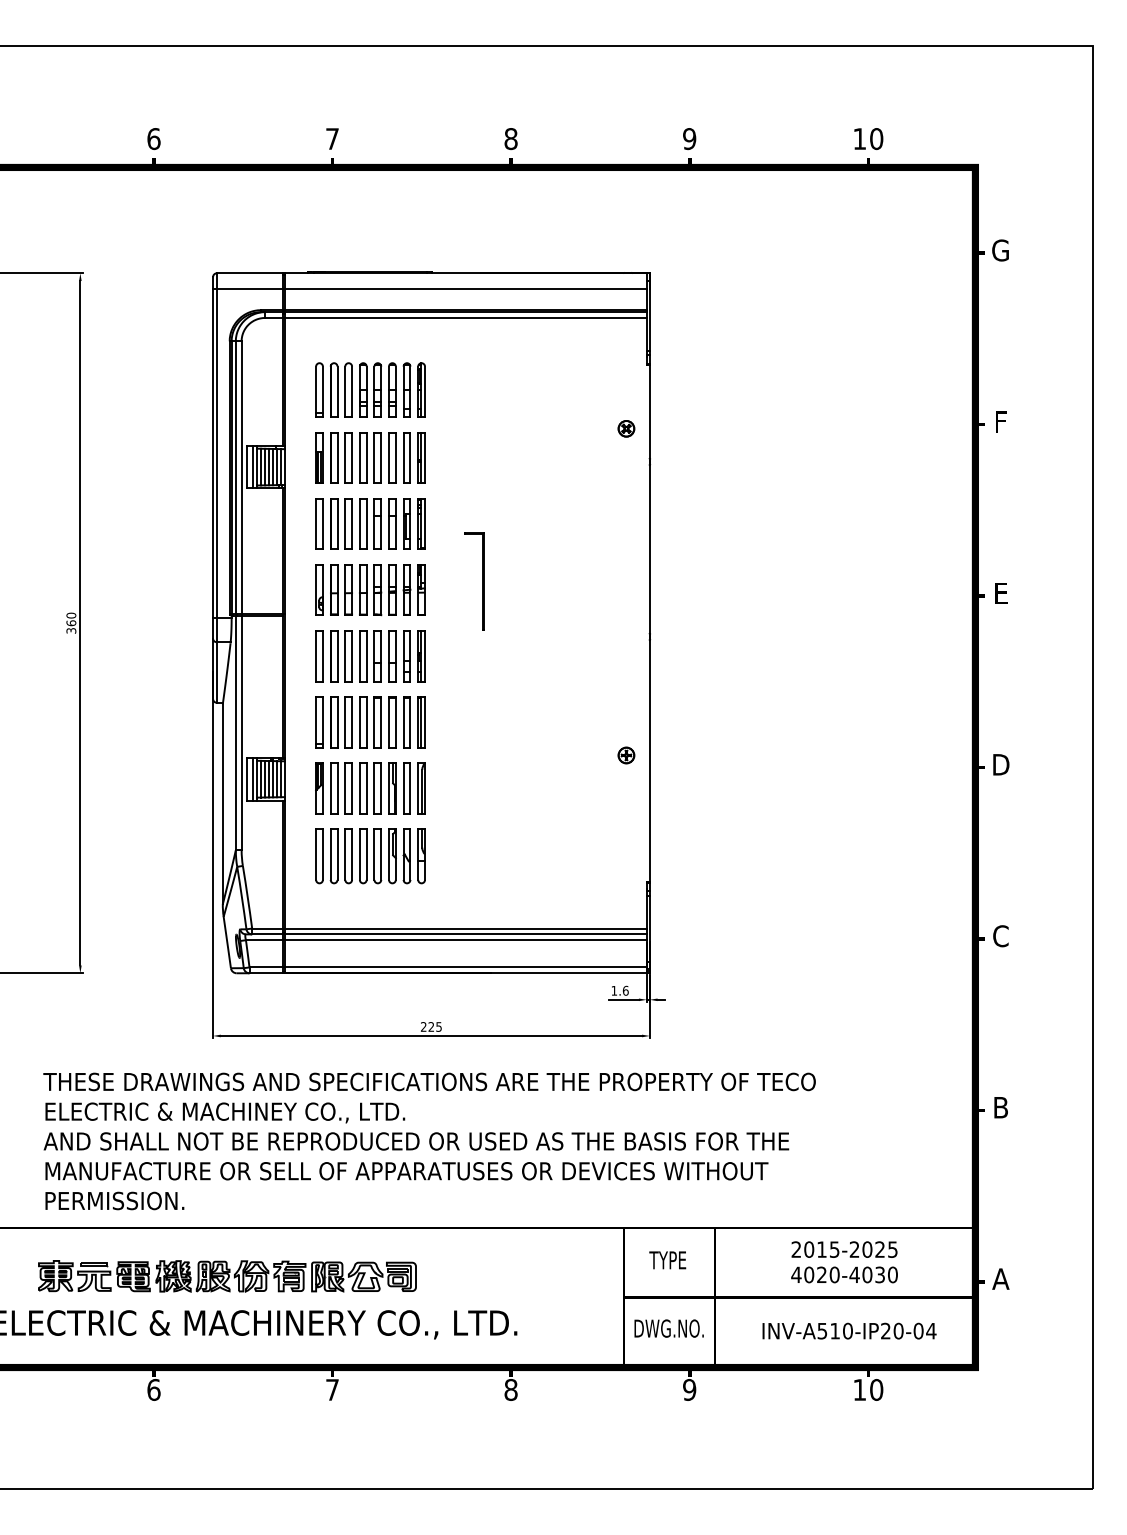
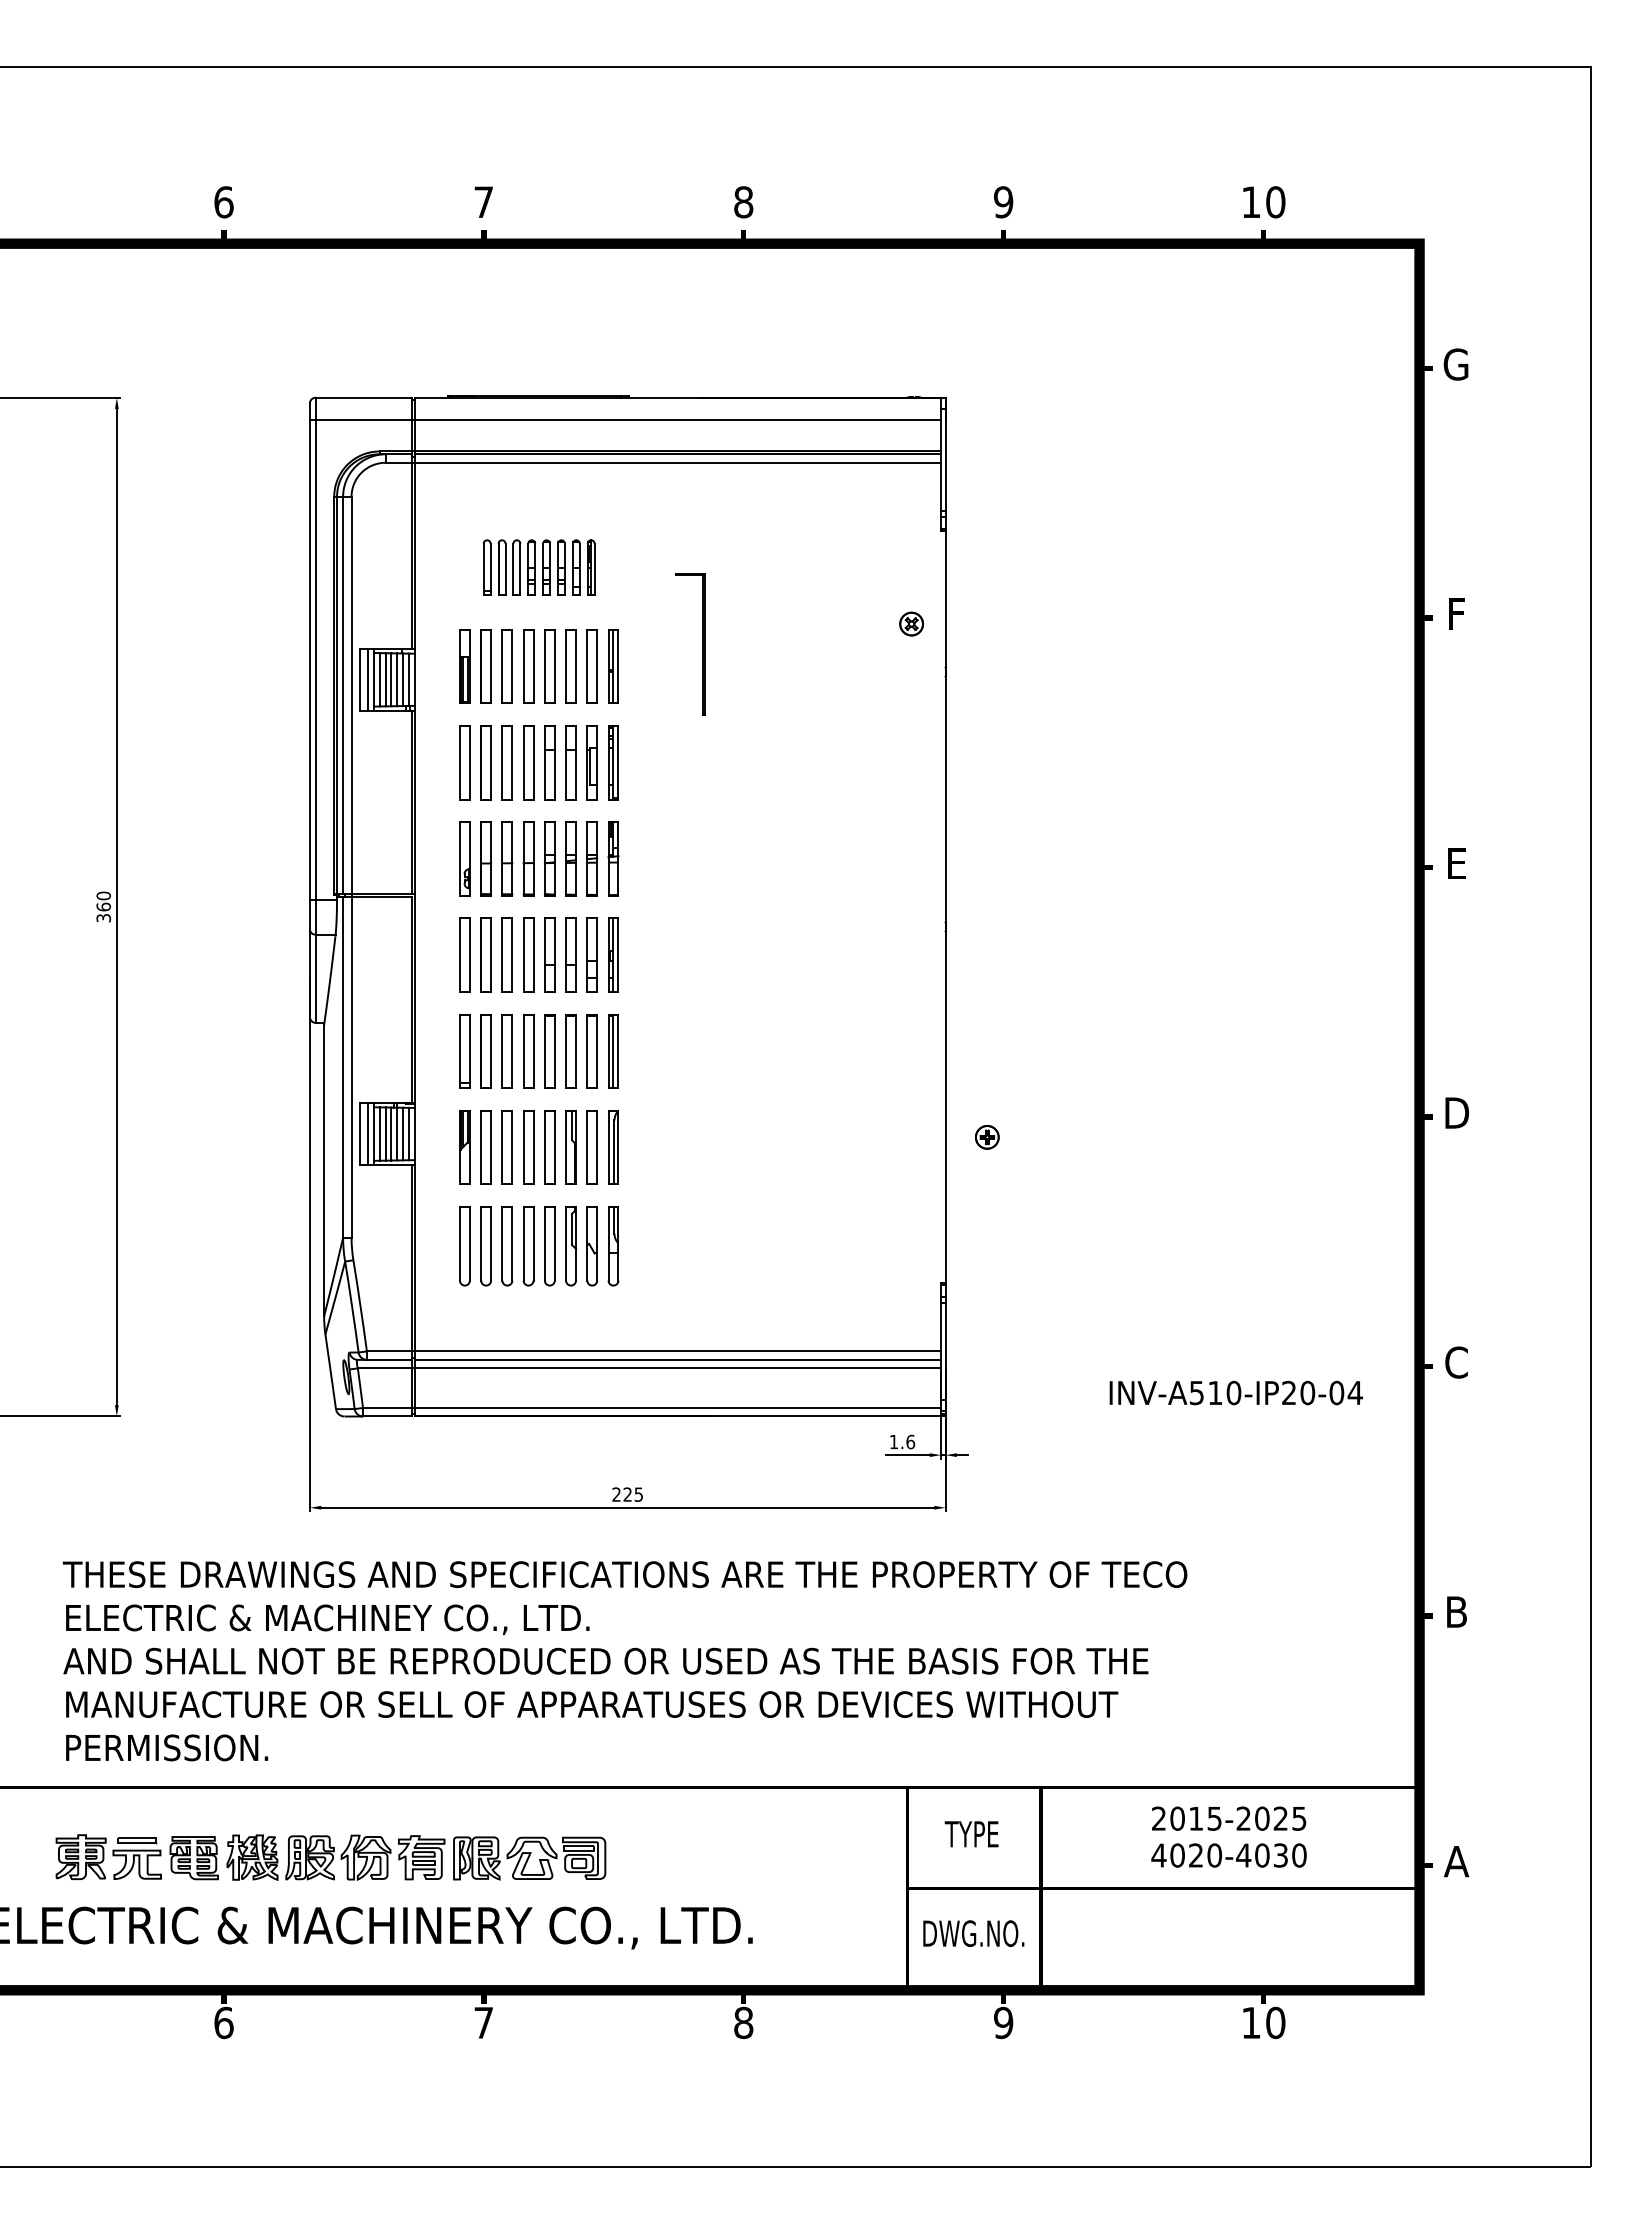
part: (370, 389) -> (539, 566), size x0.7
part: (482, 581) -> (702, 643), moved
part: (626, 755) -> (987, 1137), moved
text: (849, 1330) -> (1236, 1392), moved

